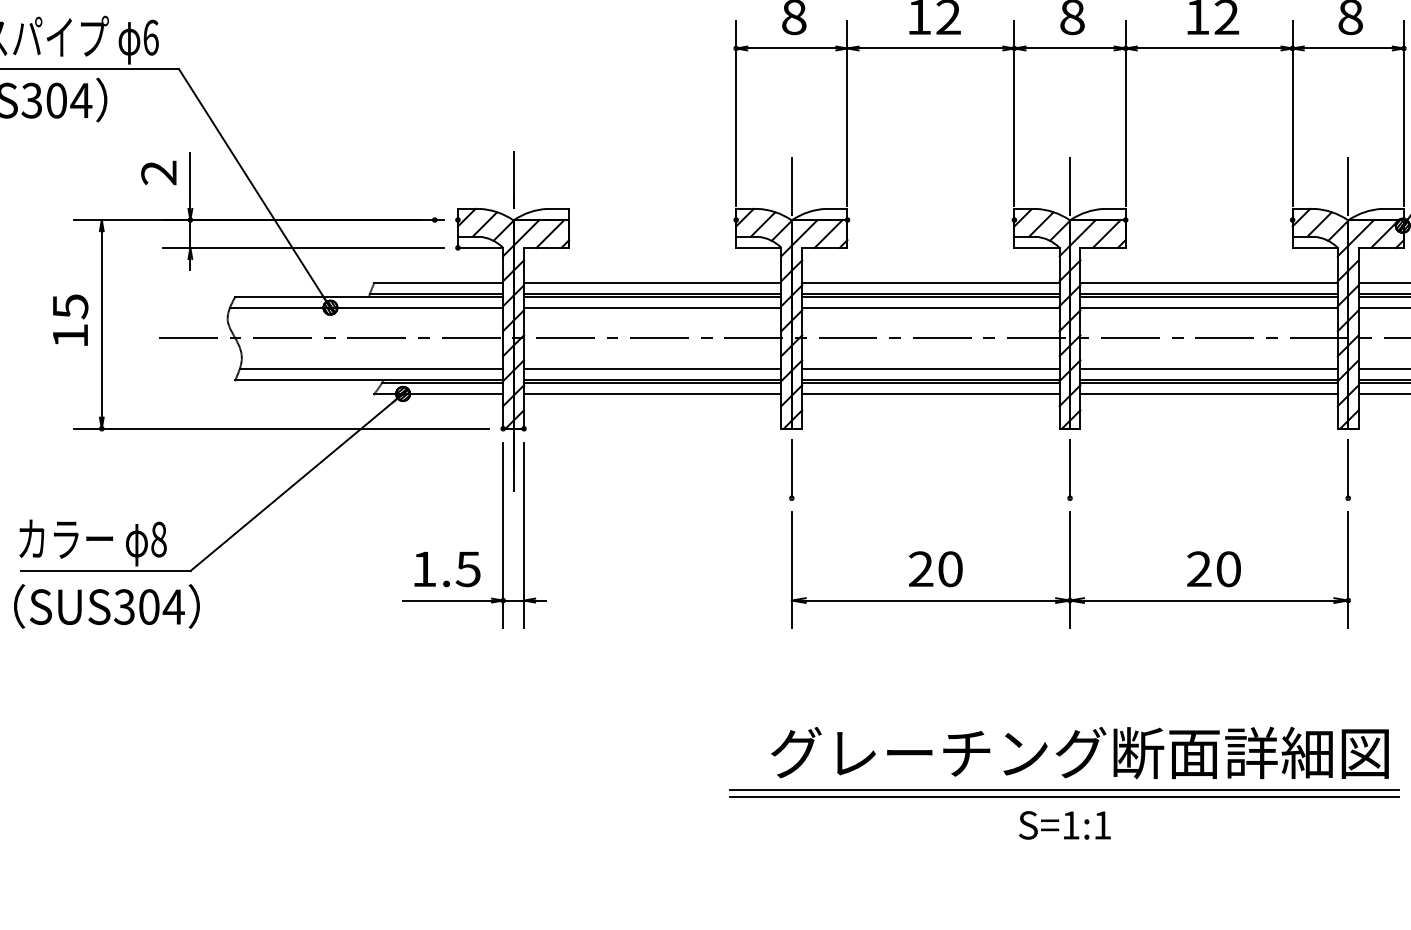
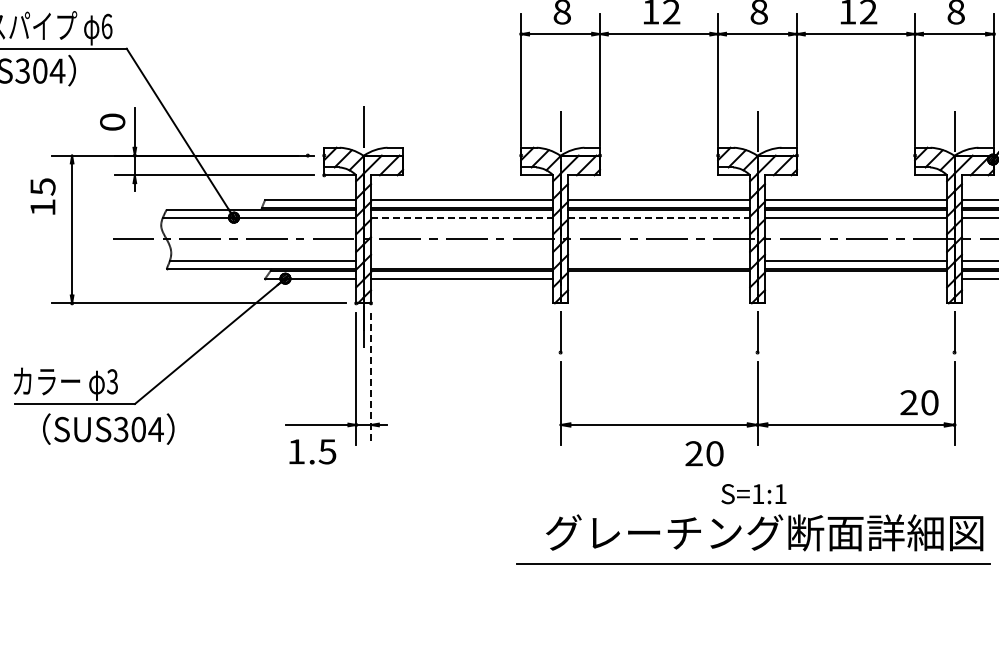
text: (158, 171) -> (112, 121), 2 -> 0
line: (653, 307) -> (462, 217), solid -> dashed
line: (931, 307) -> (659, 217), solid -> dashed
text: (69, 320) -> (42, 196), moved
line: (653, 368) -> (462, 260), removed
line: (930, 368) -> (658, 260), removed
line: (930, 393) -> (658, 278), removed
line: (1208, 393) -> (855, 278), removed
line: (524, 534) -> (371, 378), solid -> dashed
text: (158, 539) -> (112, 381), 8 -> 3
text: (446, 568) -> (312, 451), moved
text: (935, 568) -> (704, 453), moved
text: (1214, 568) -> (919, 402), moved
text: (106, 605) -> (108, 428), moved
line: (1064, 790) -> (753, 559), removed
text: (1064, 825) -> (753, 494), moved

